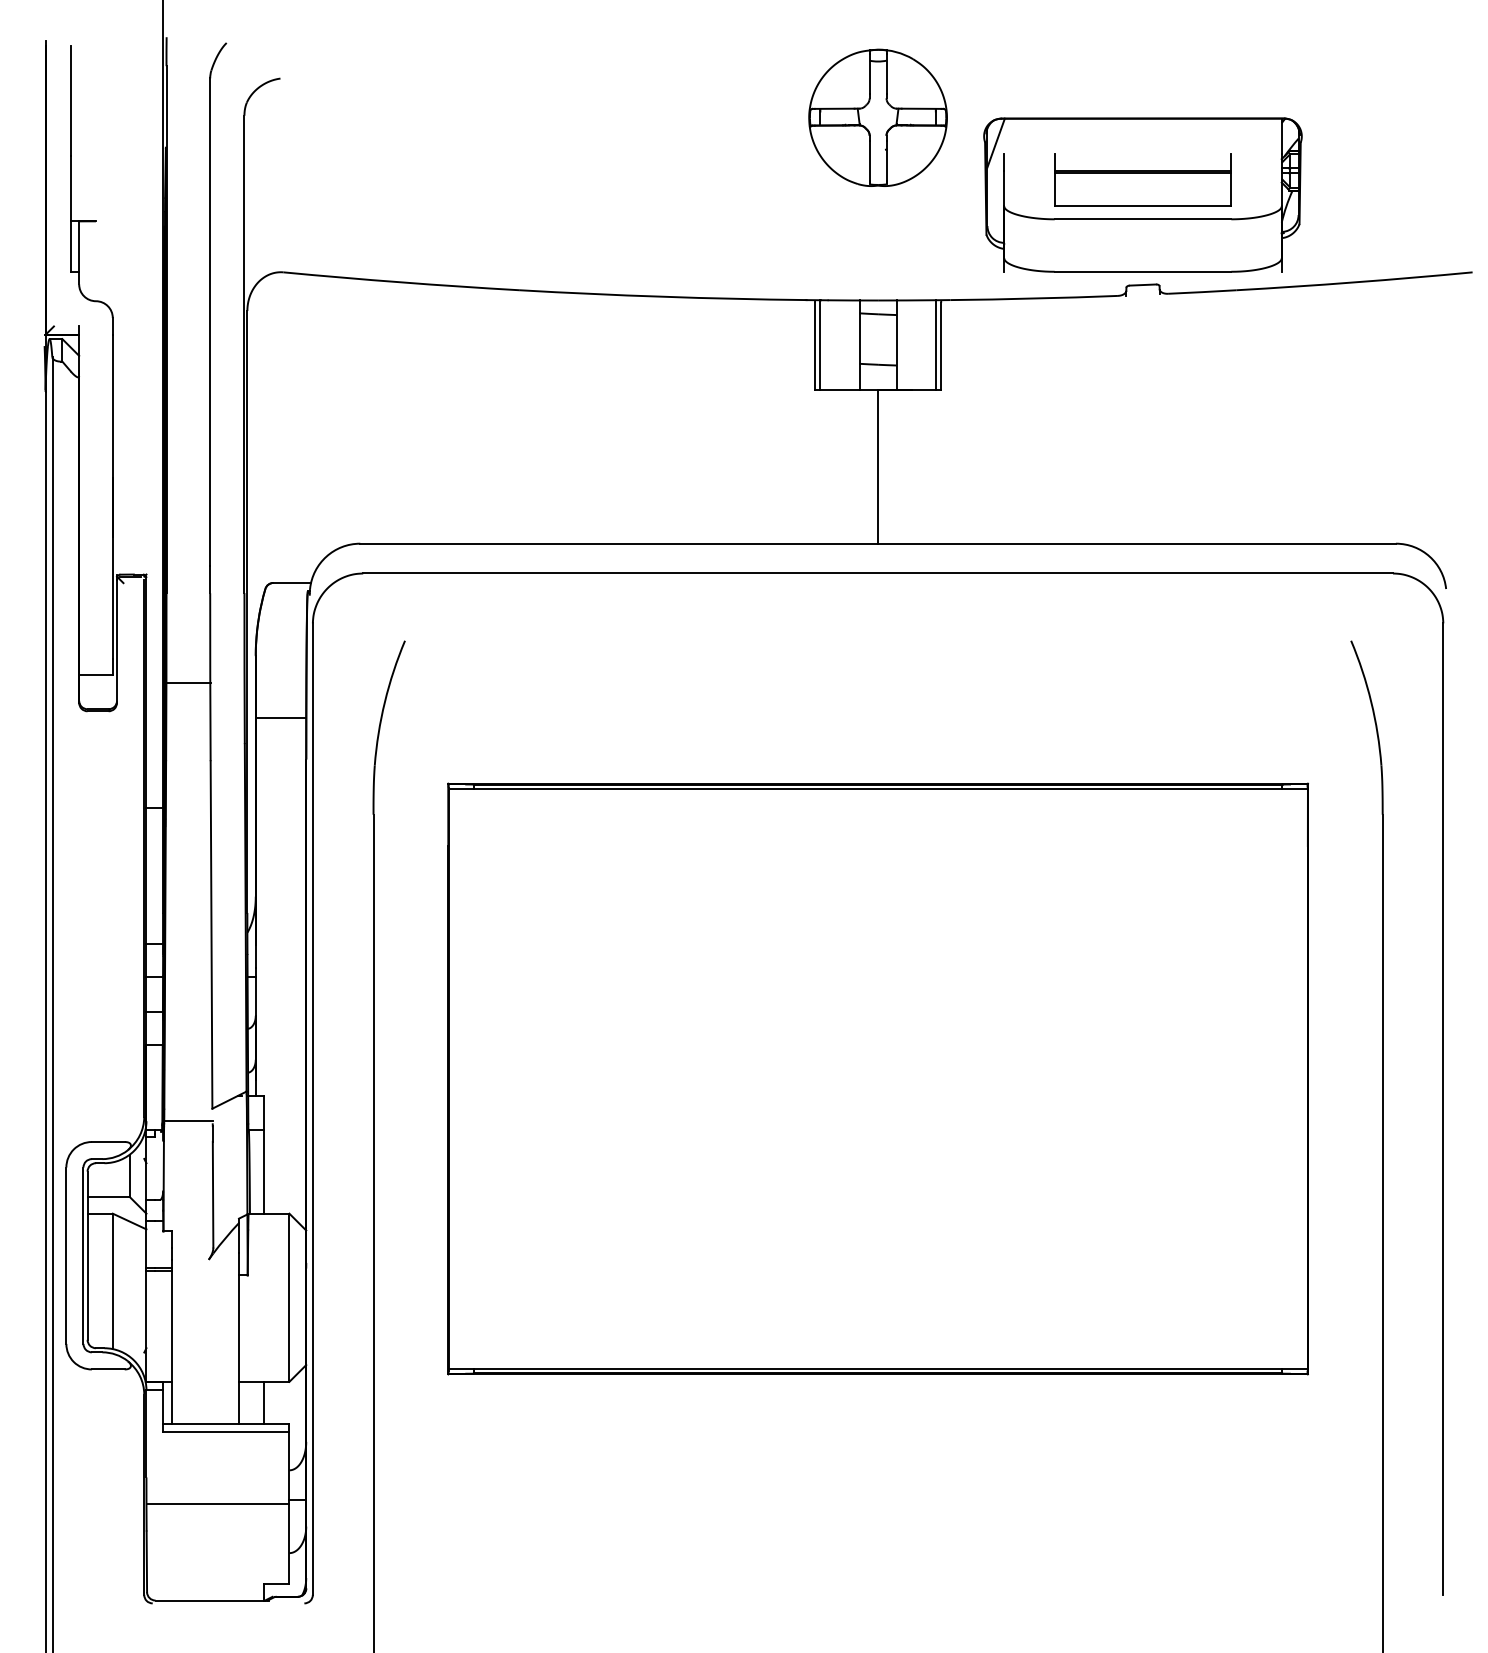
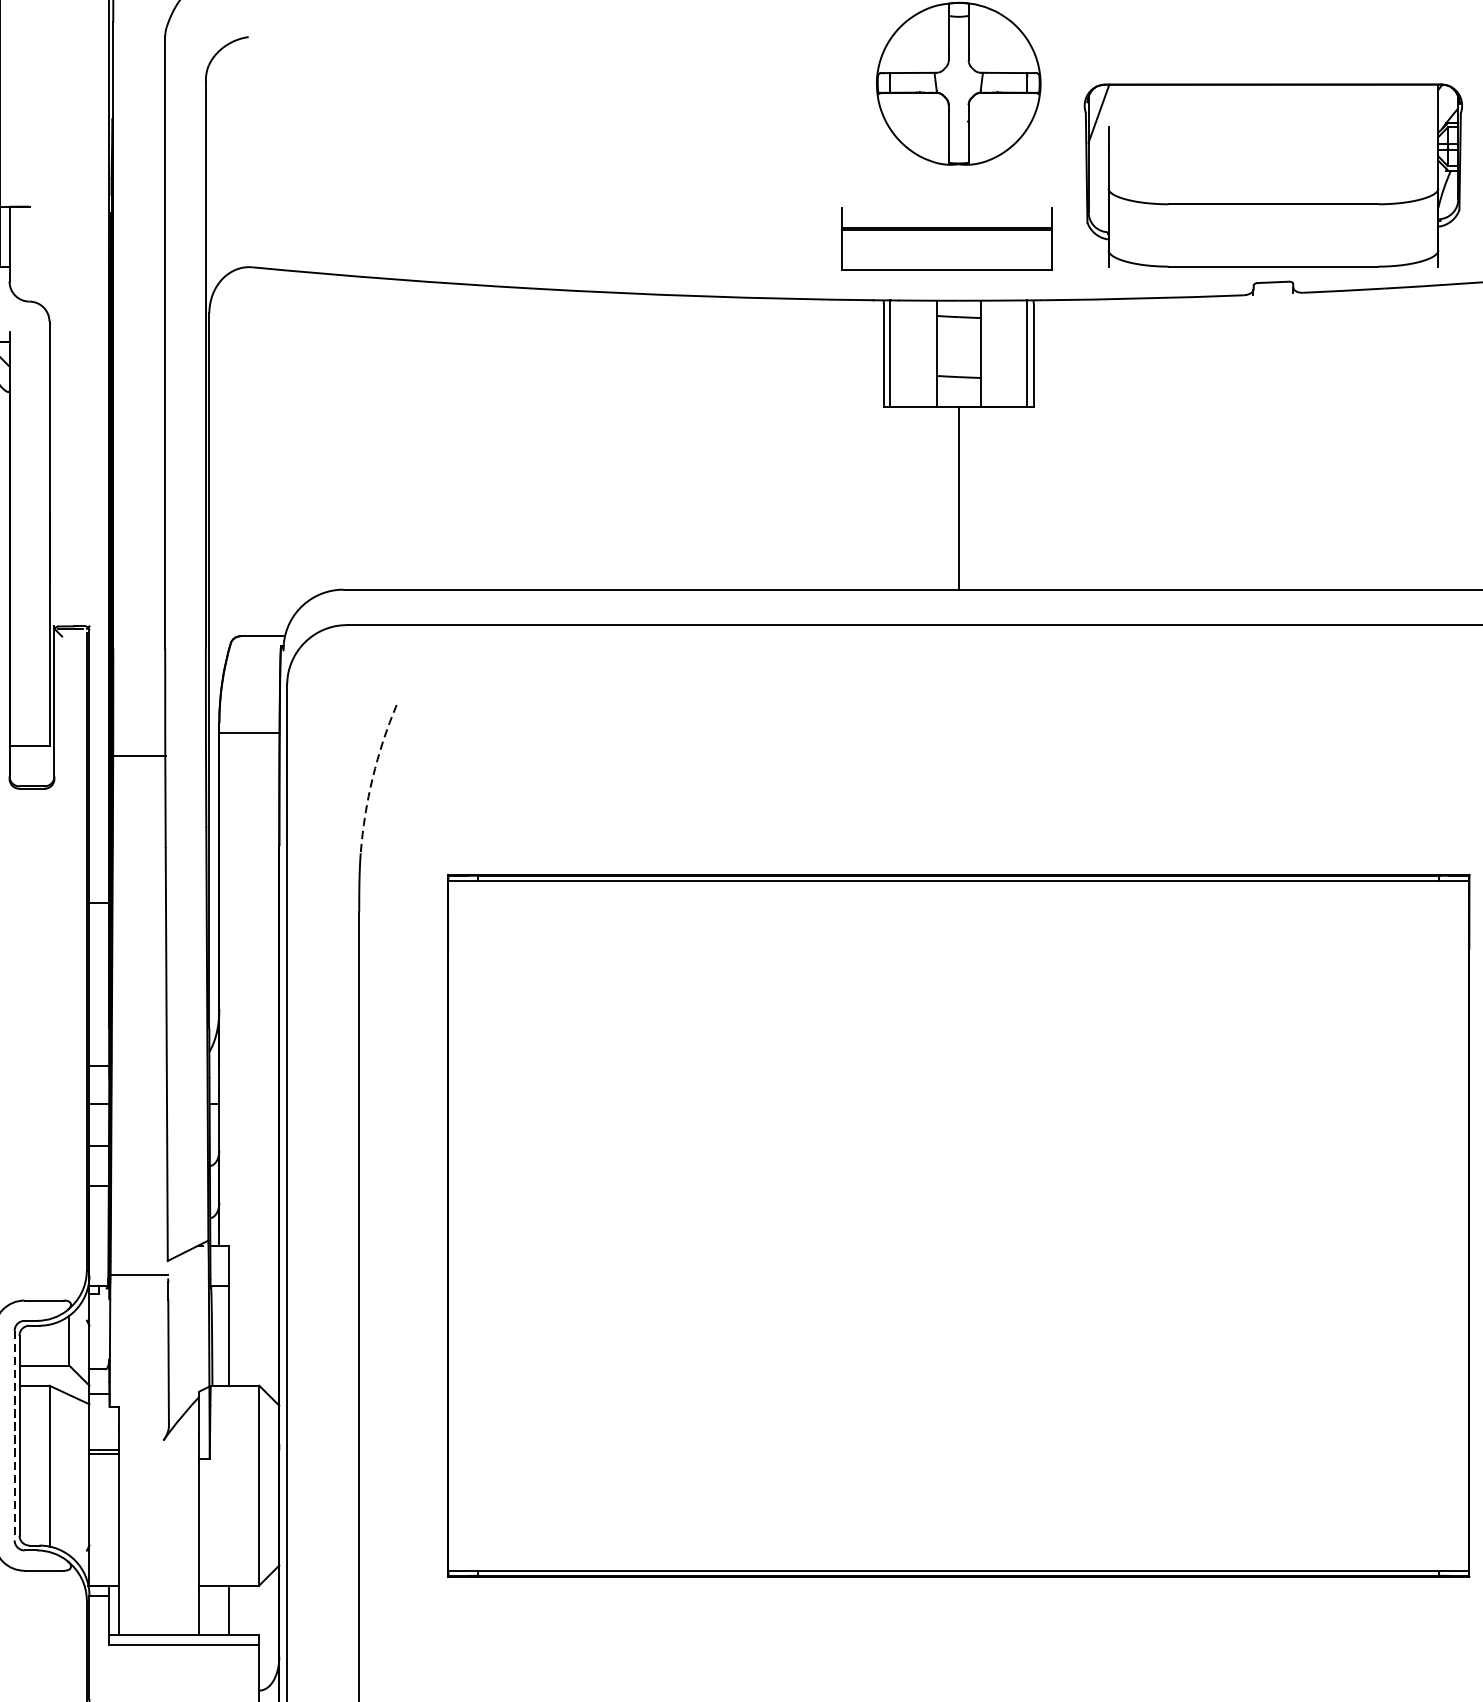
part: (1142, 179) -> (946, 237), moved
arc: (384, 701) -> (372, 777), solid -> dashed
line: (280, 717) -> (248, 733), moved
line: (83, 1256) -> (14, 1436), solid -> dashed

